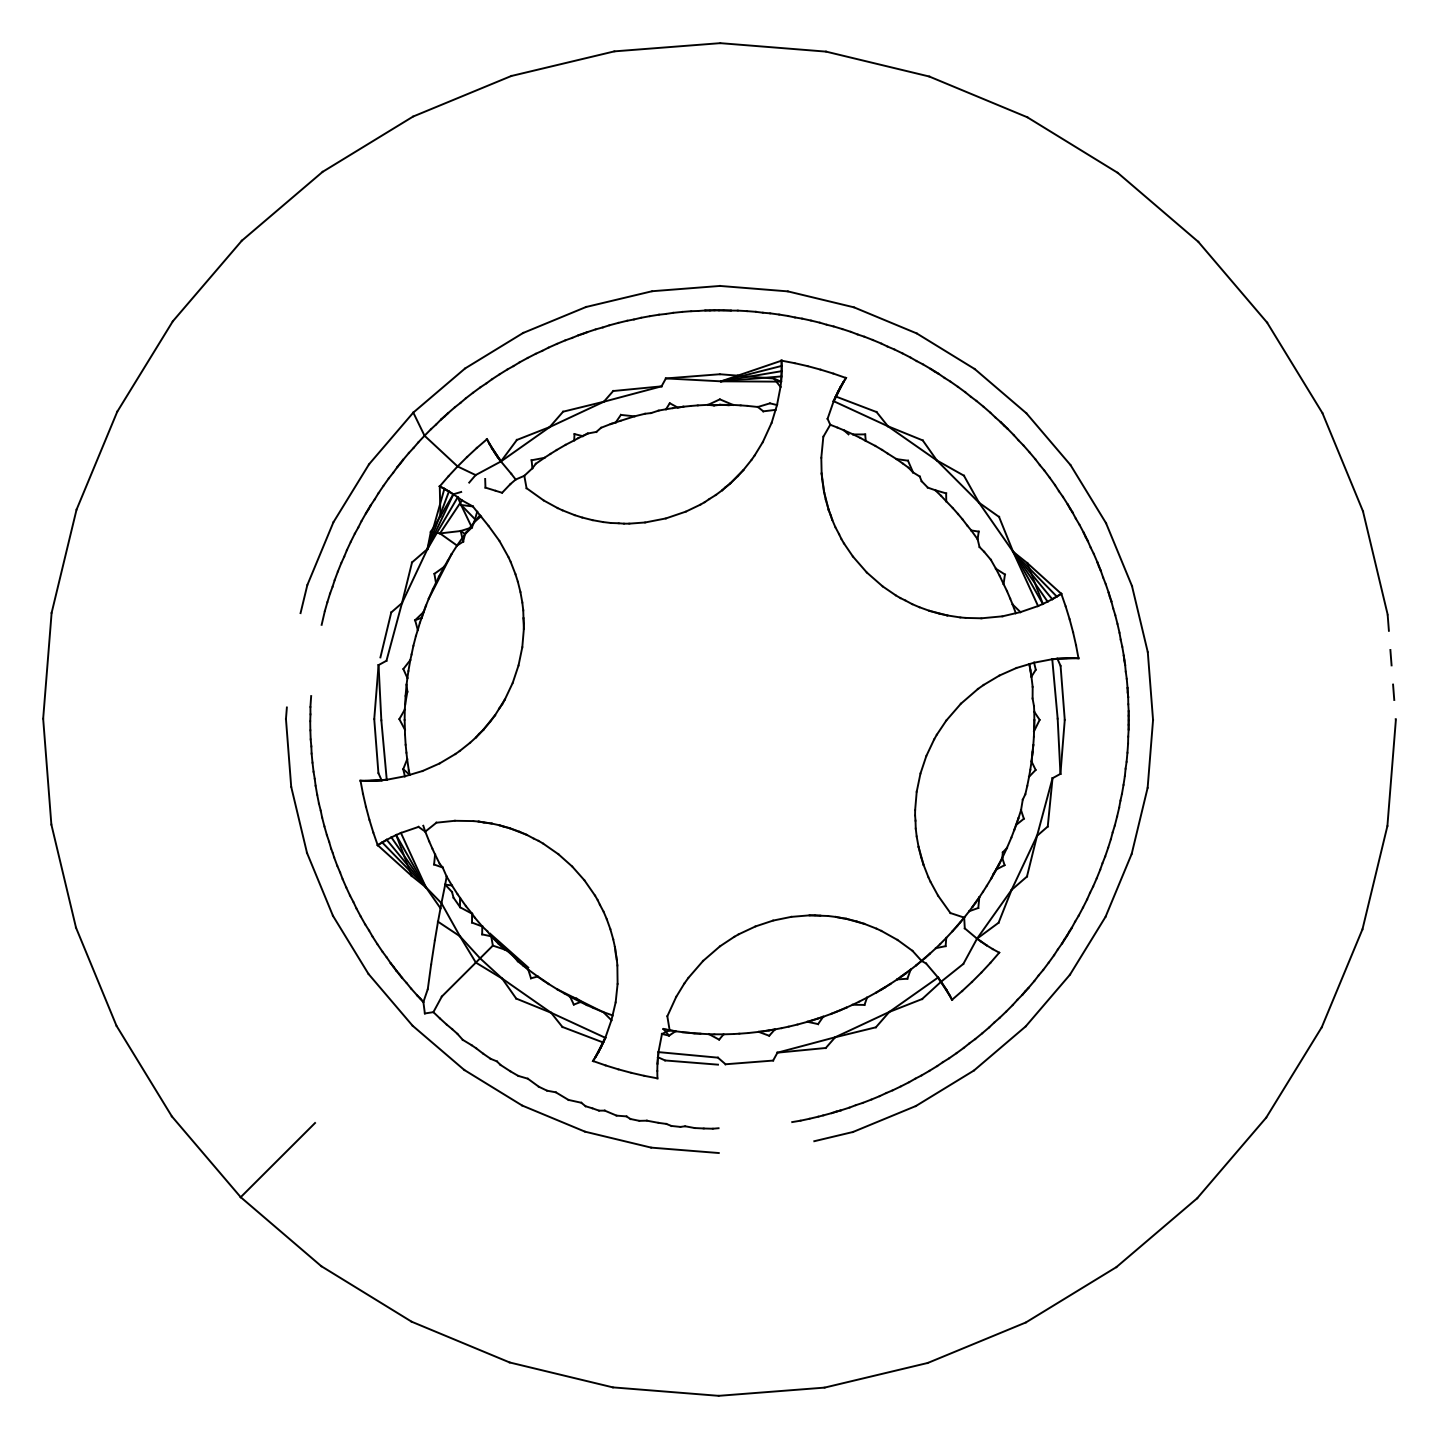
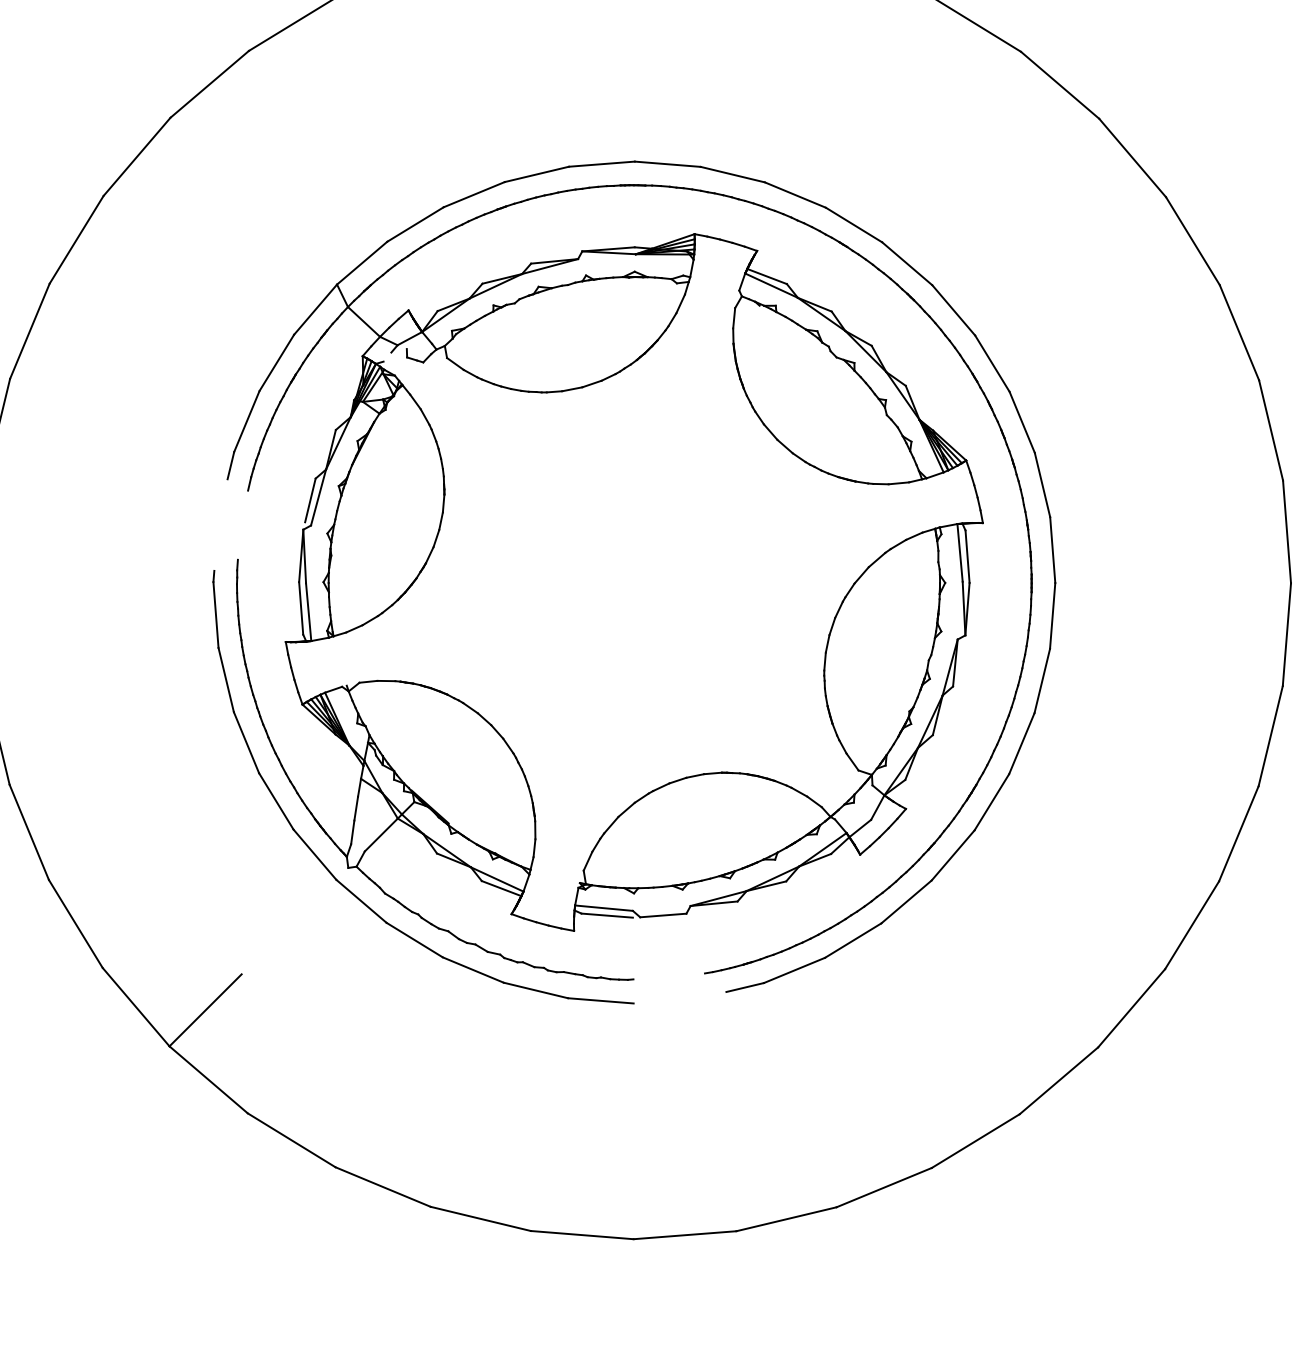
line: (1391, 667) -> (1286, 532), dashed -> solid

